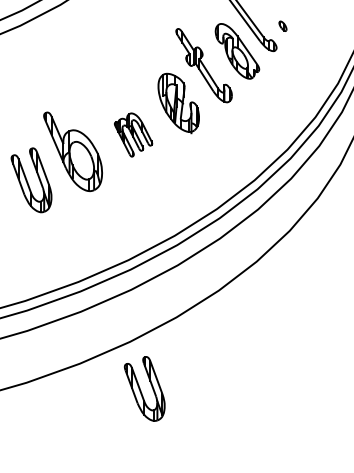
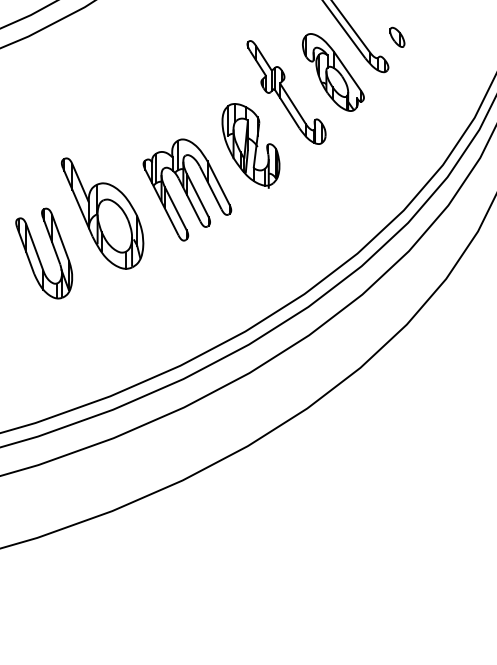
part: (283, 25) -> (397, 36), size x1.43
part: (133, 134) -> (187, 189), size x1.67
part: (144, 388) -> (203, 546), removed

